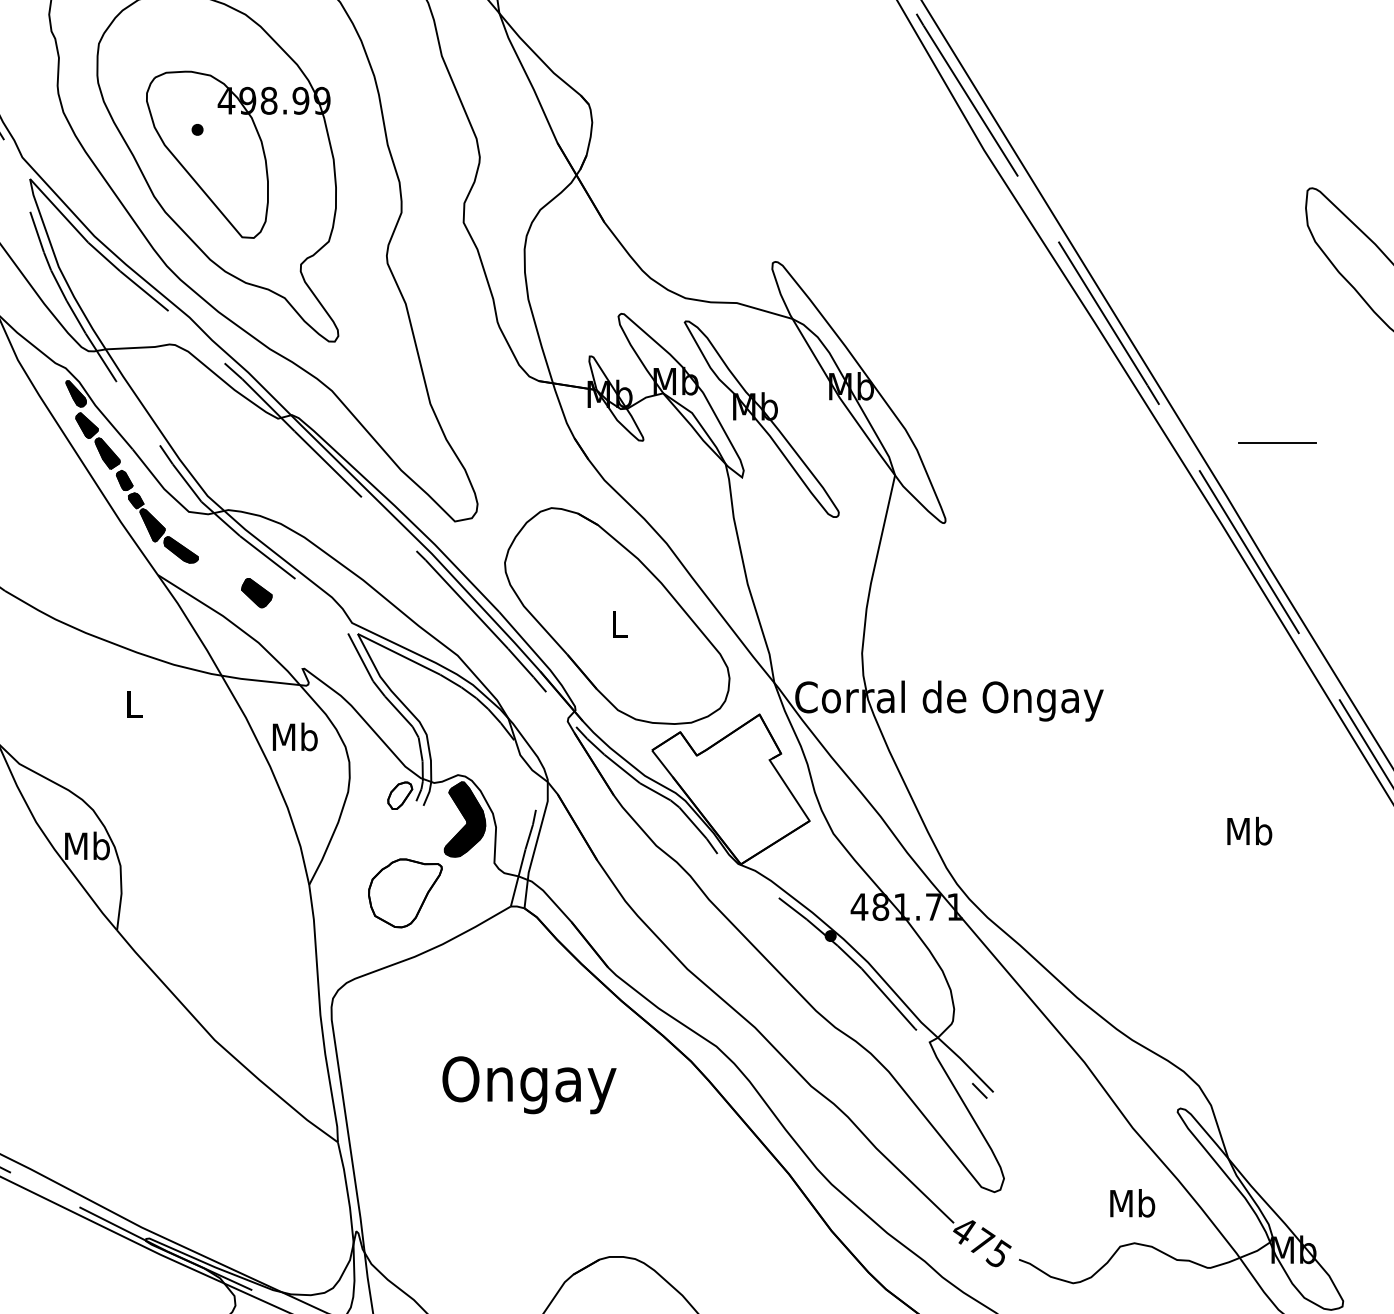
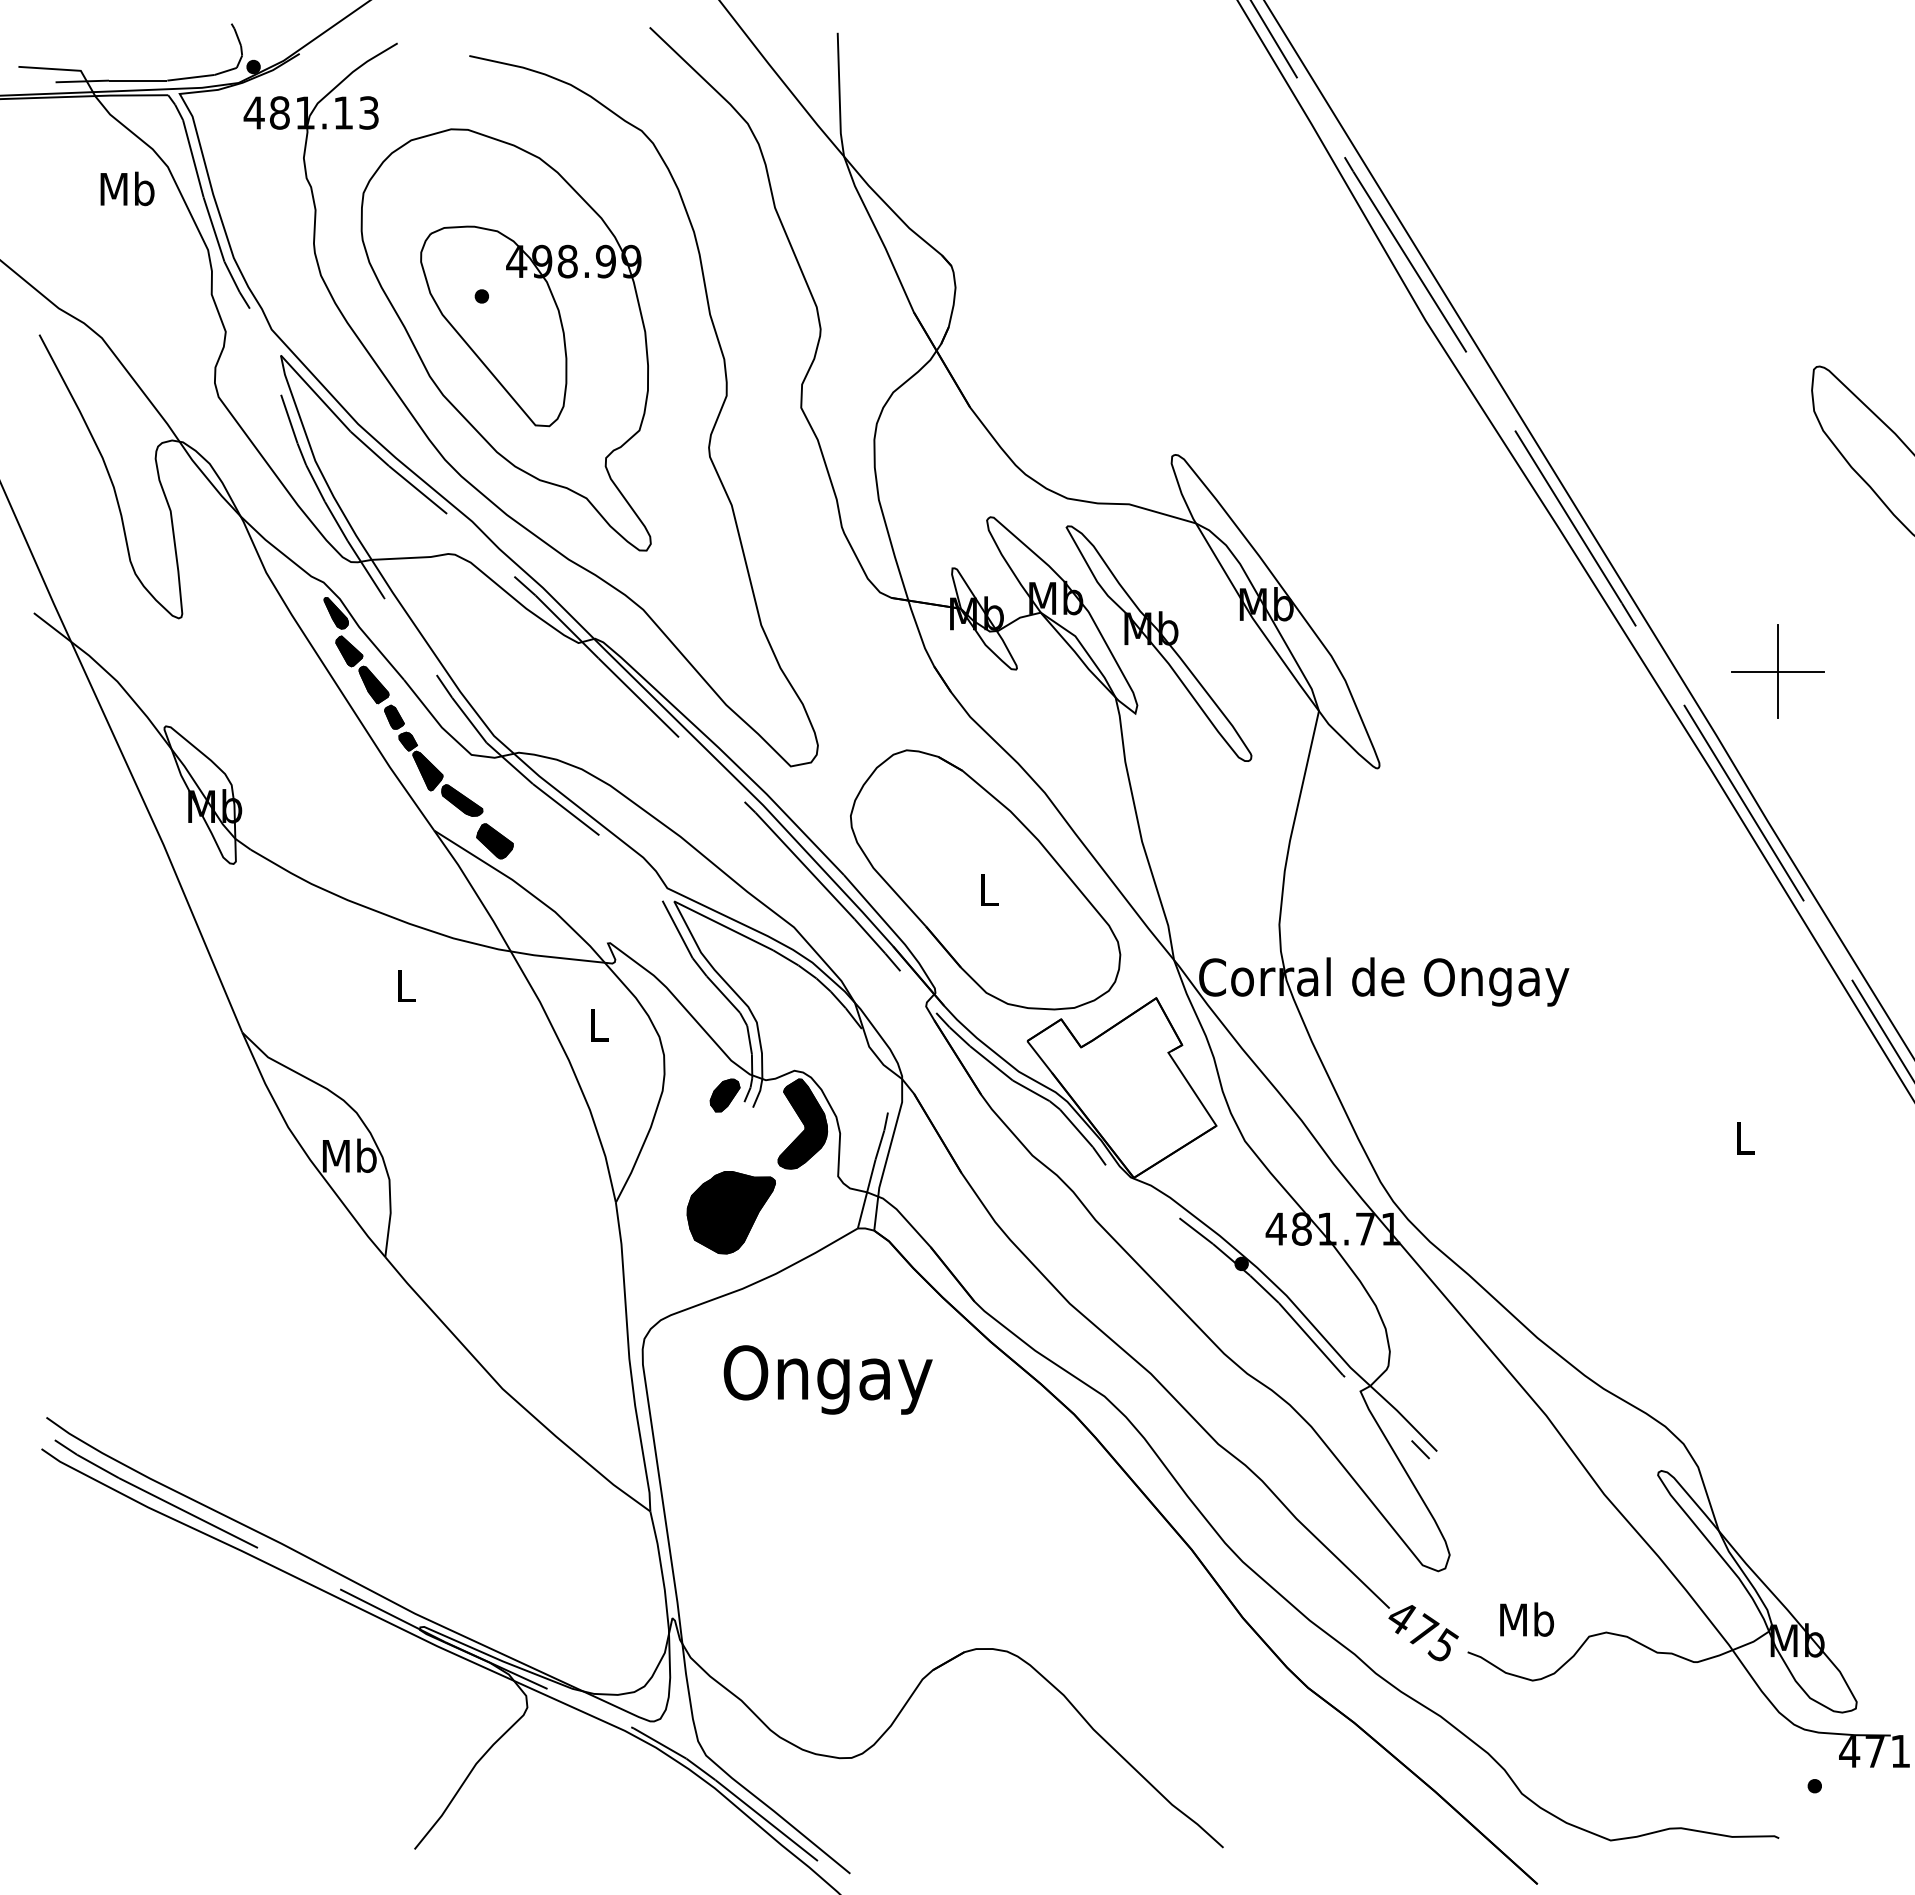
line: (1278, 442) -> (1778, 671), added
part: (256, 593) -> (494, 841), moved
text: (295, 736) -> (599, 1024), Mb -> L
fill: (399, 795) -> (724, 1095), added
text: (1249, 830) -> (1744, 1137), Mb -> L
fill: (405, 893) -> (731, 1212), added
text: (528, 1084) -> (827, 1379), moved
text: (1132, 1203) -> (1526, 1619), moved

